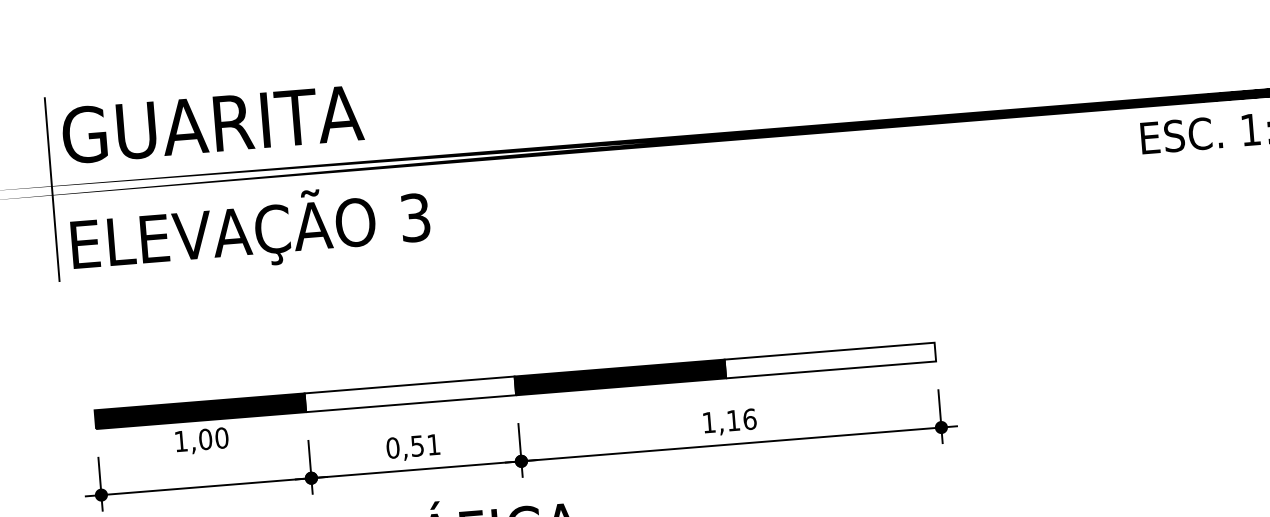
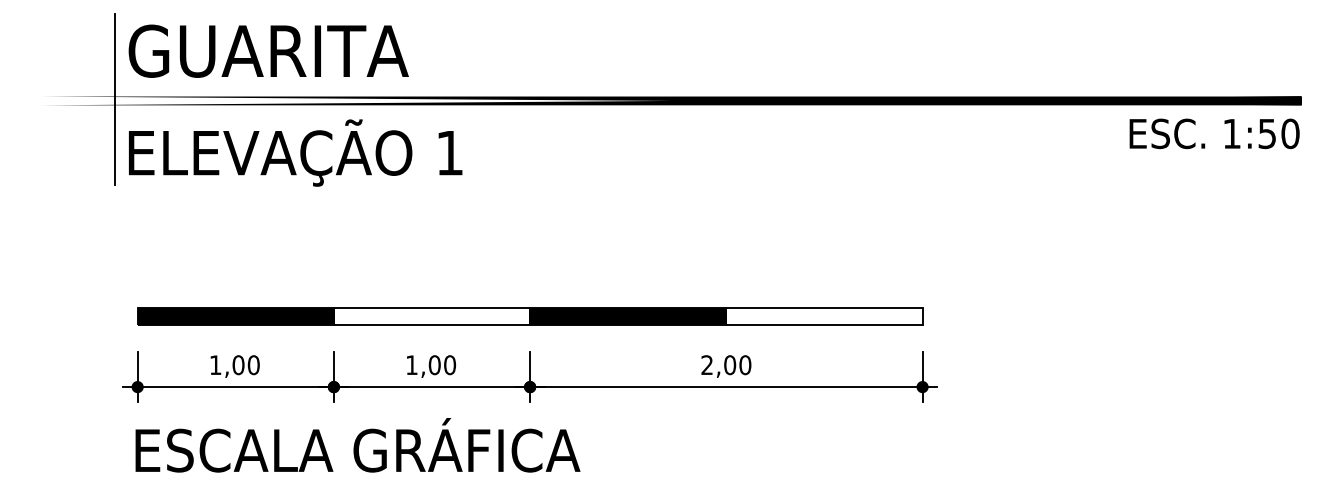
text: (414, 217) -> (449, 152), 3 -> 1
text: (729, 421) -> (726, 365), 1,16 -> 2,00
text: (201, 441) -> (234, 366), moved
text: (414, 446) -> (431, 365), 0,51 -> 1,00

